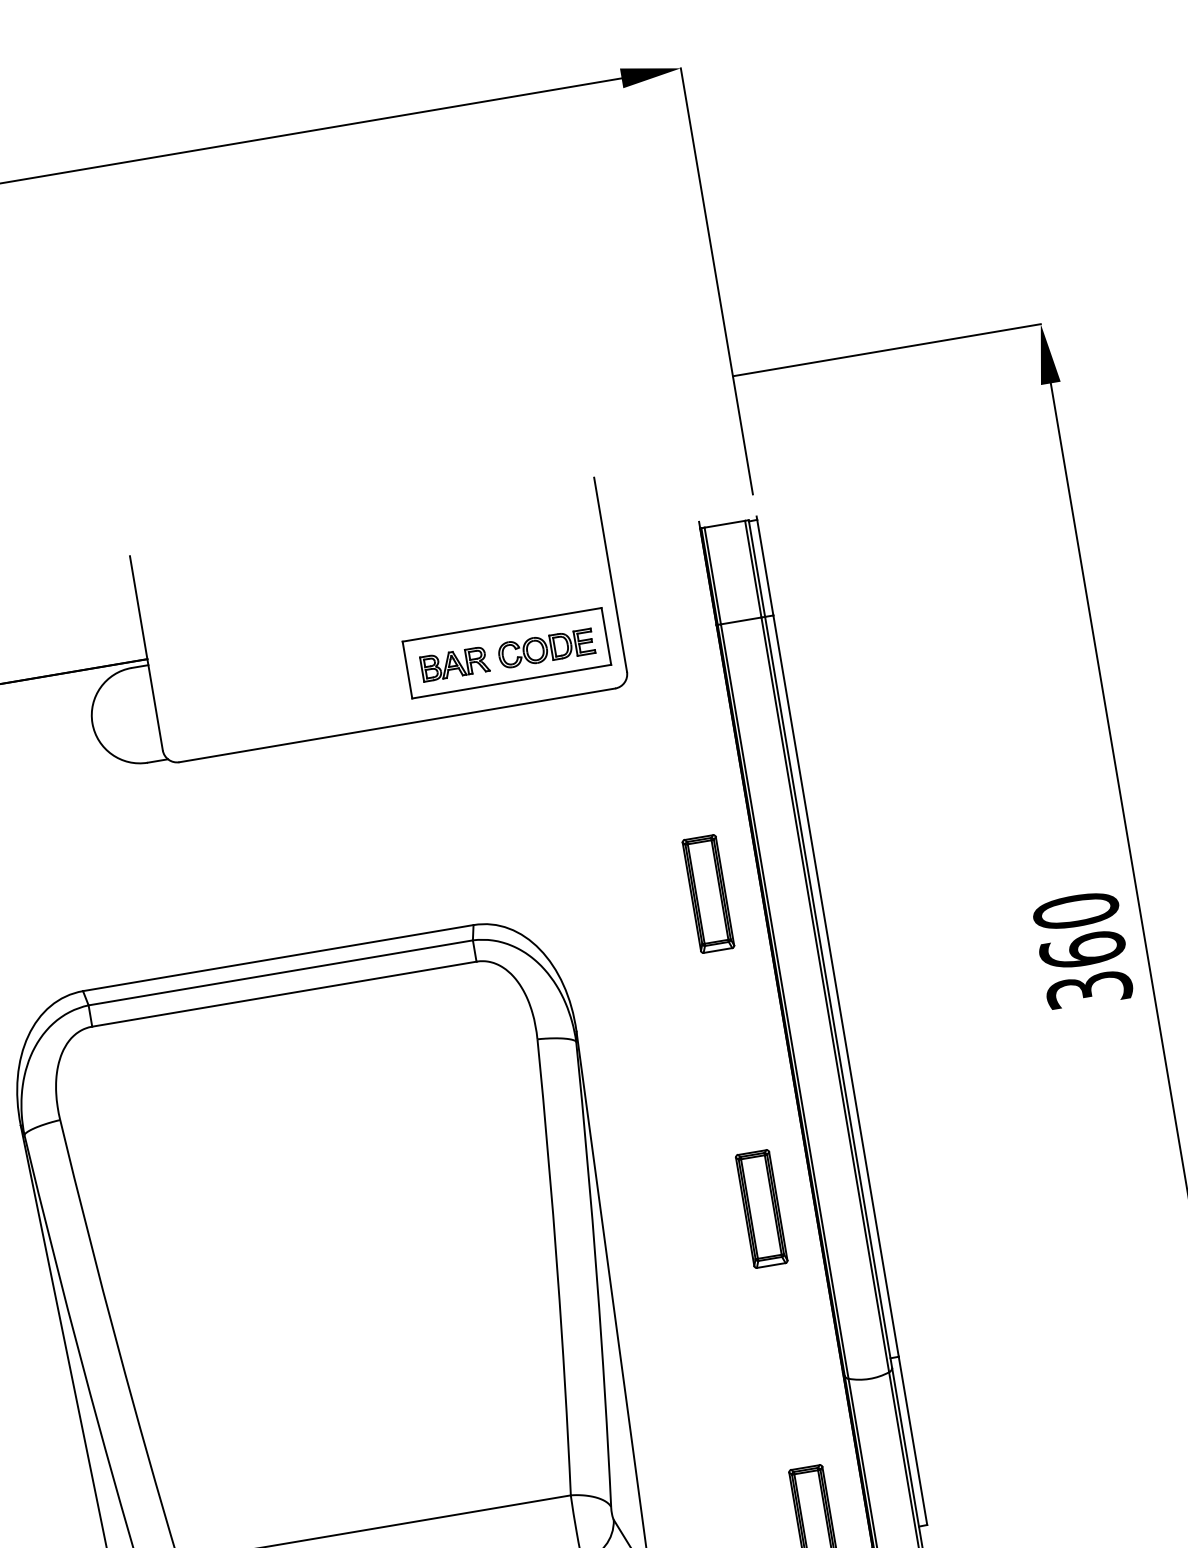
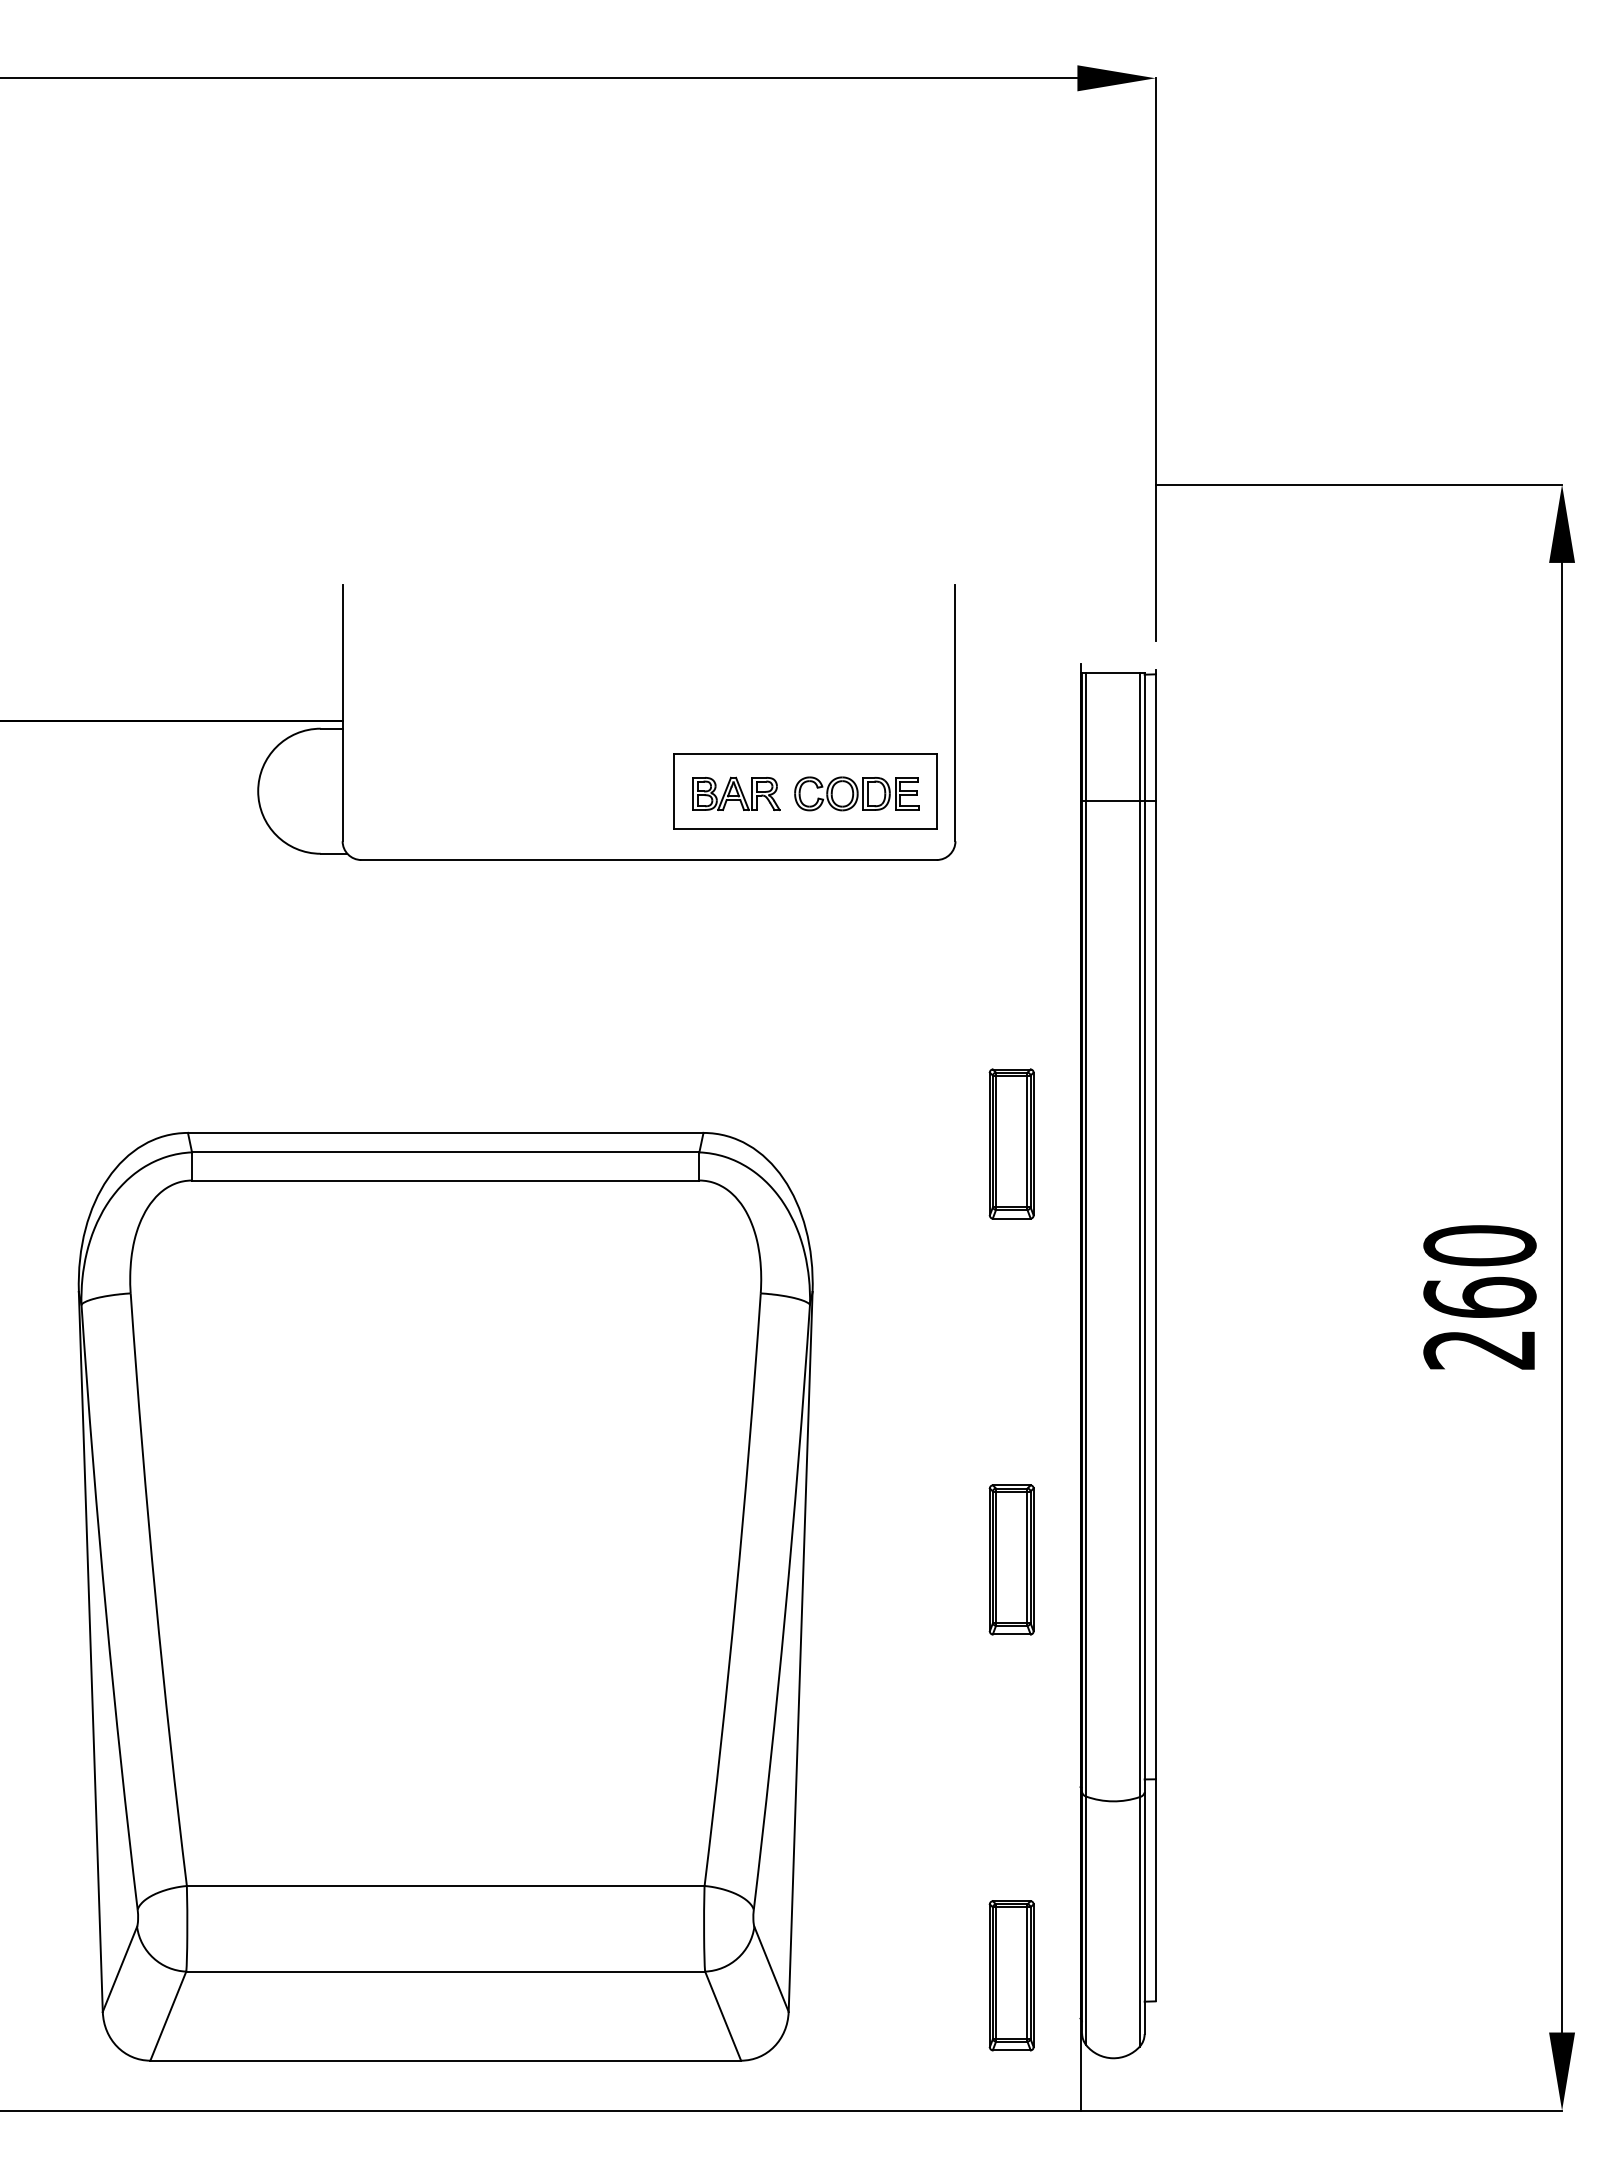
text: (1089, 989) -> (1479, 1349), 360 -> 260

